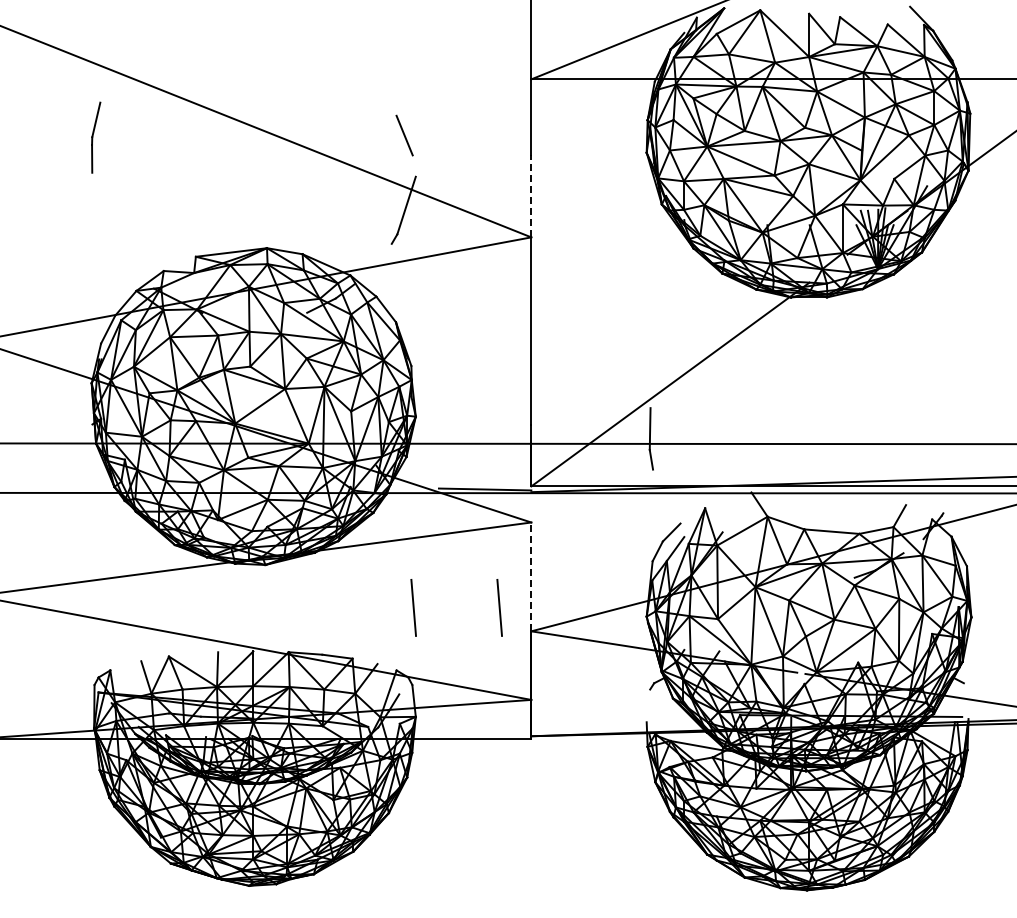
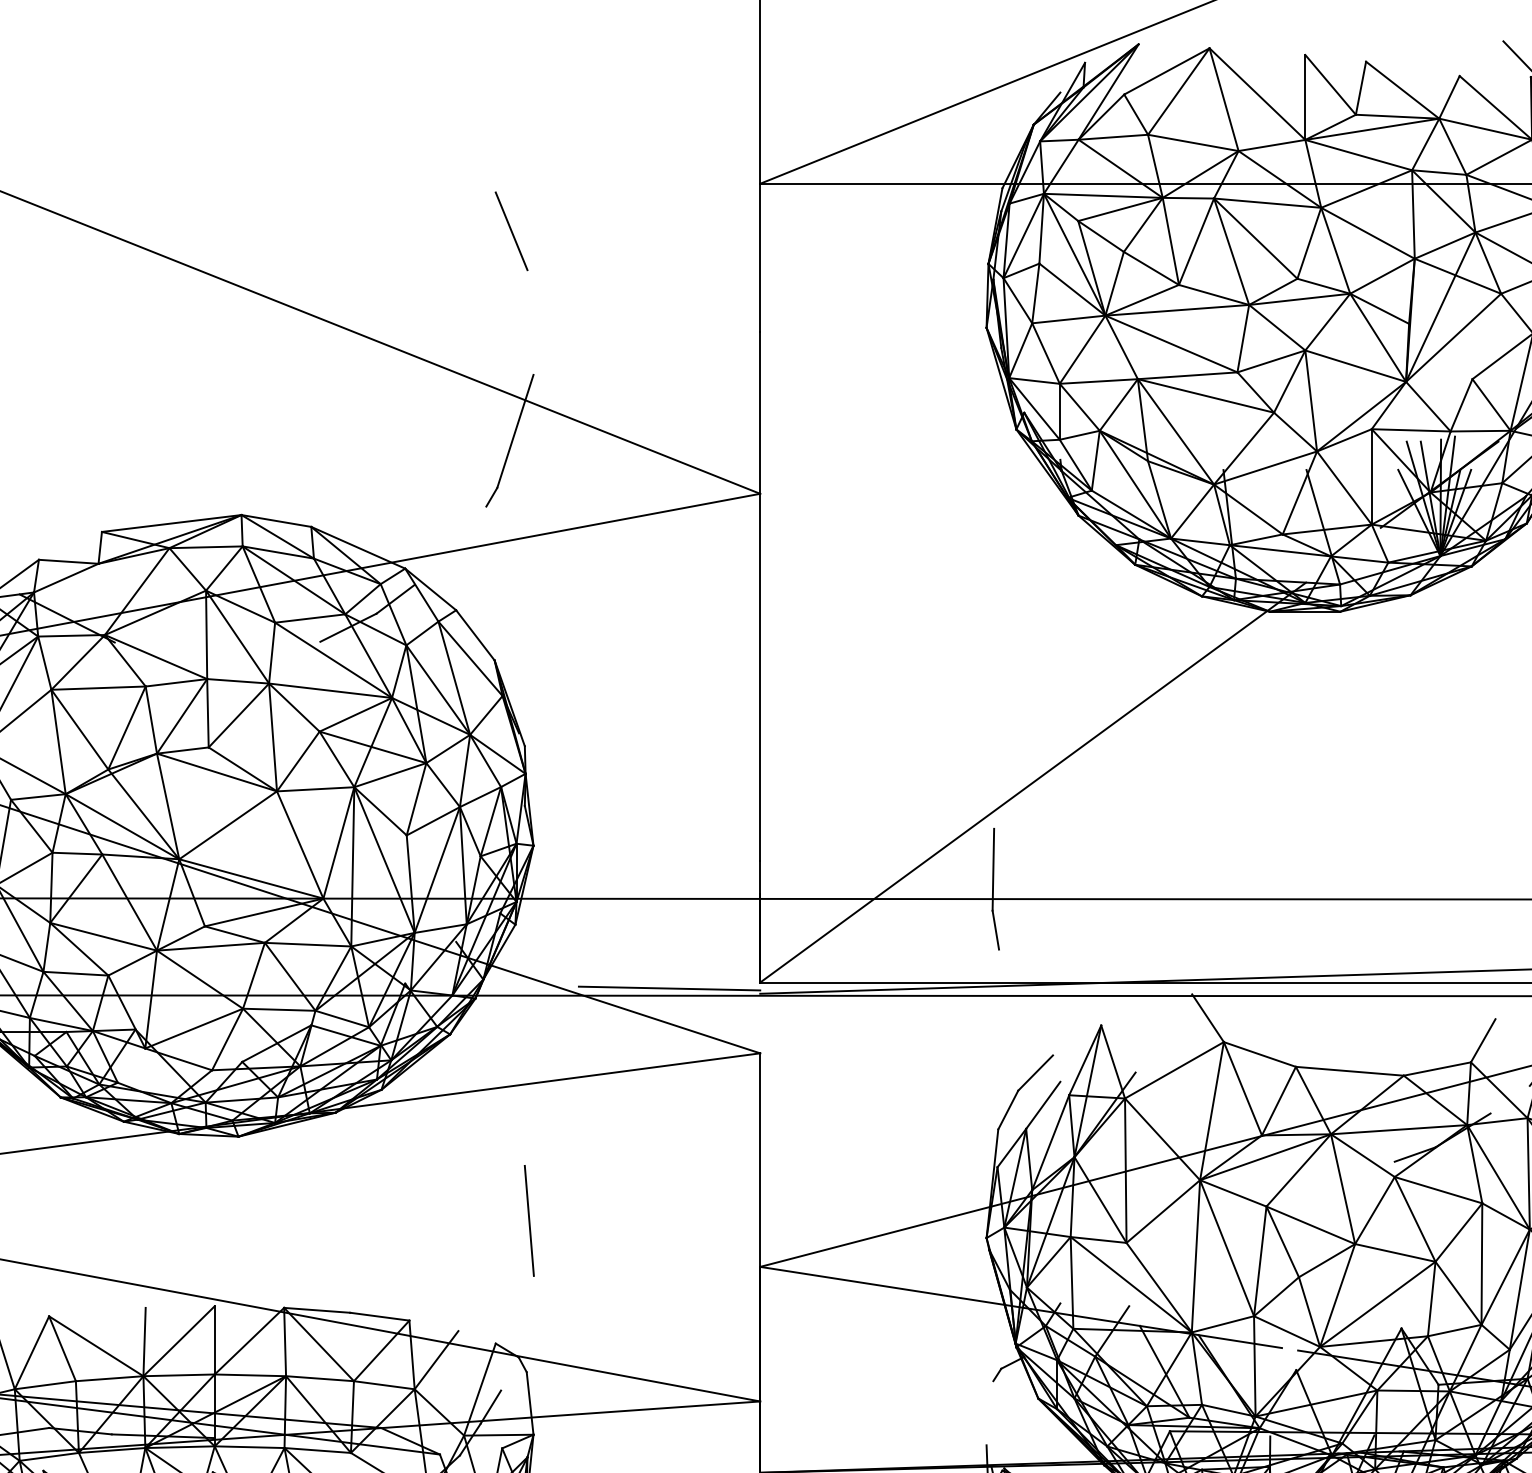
line: (404, 135) -> (511, 231), moved
line: (531, 195) -> (760, 411), dashed -> solid
line: (531, 576) -> (760, 1159), dashed -> solid
line: (499, 607) -> (697, 1220), removed

